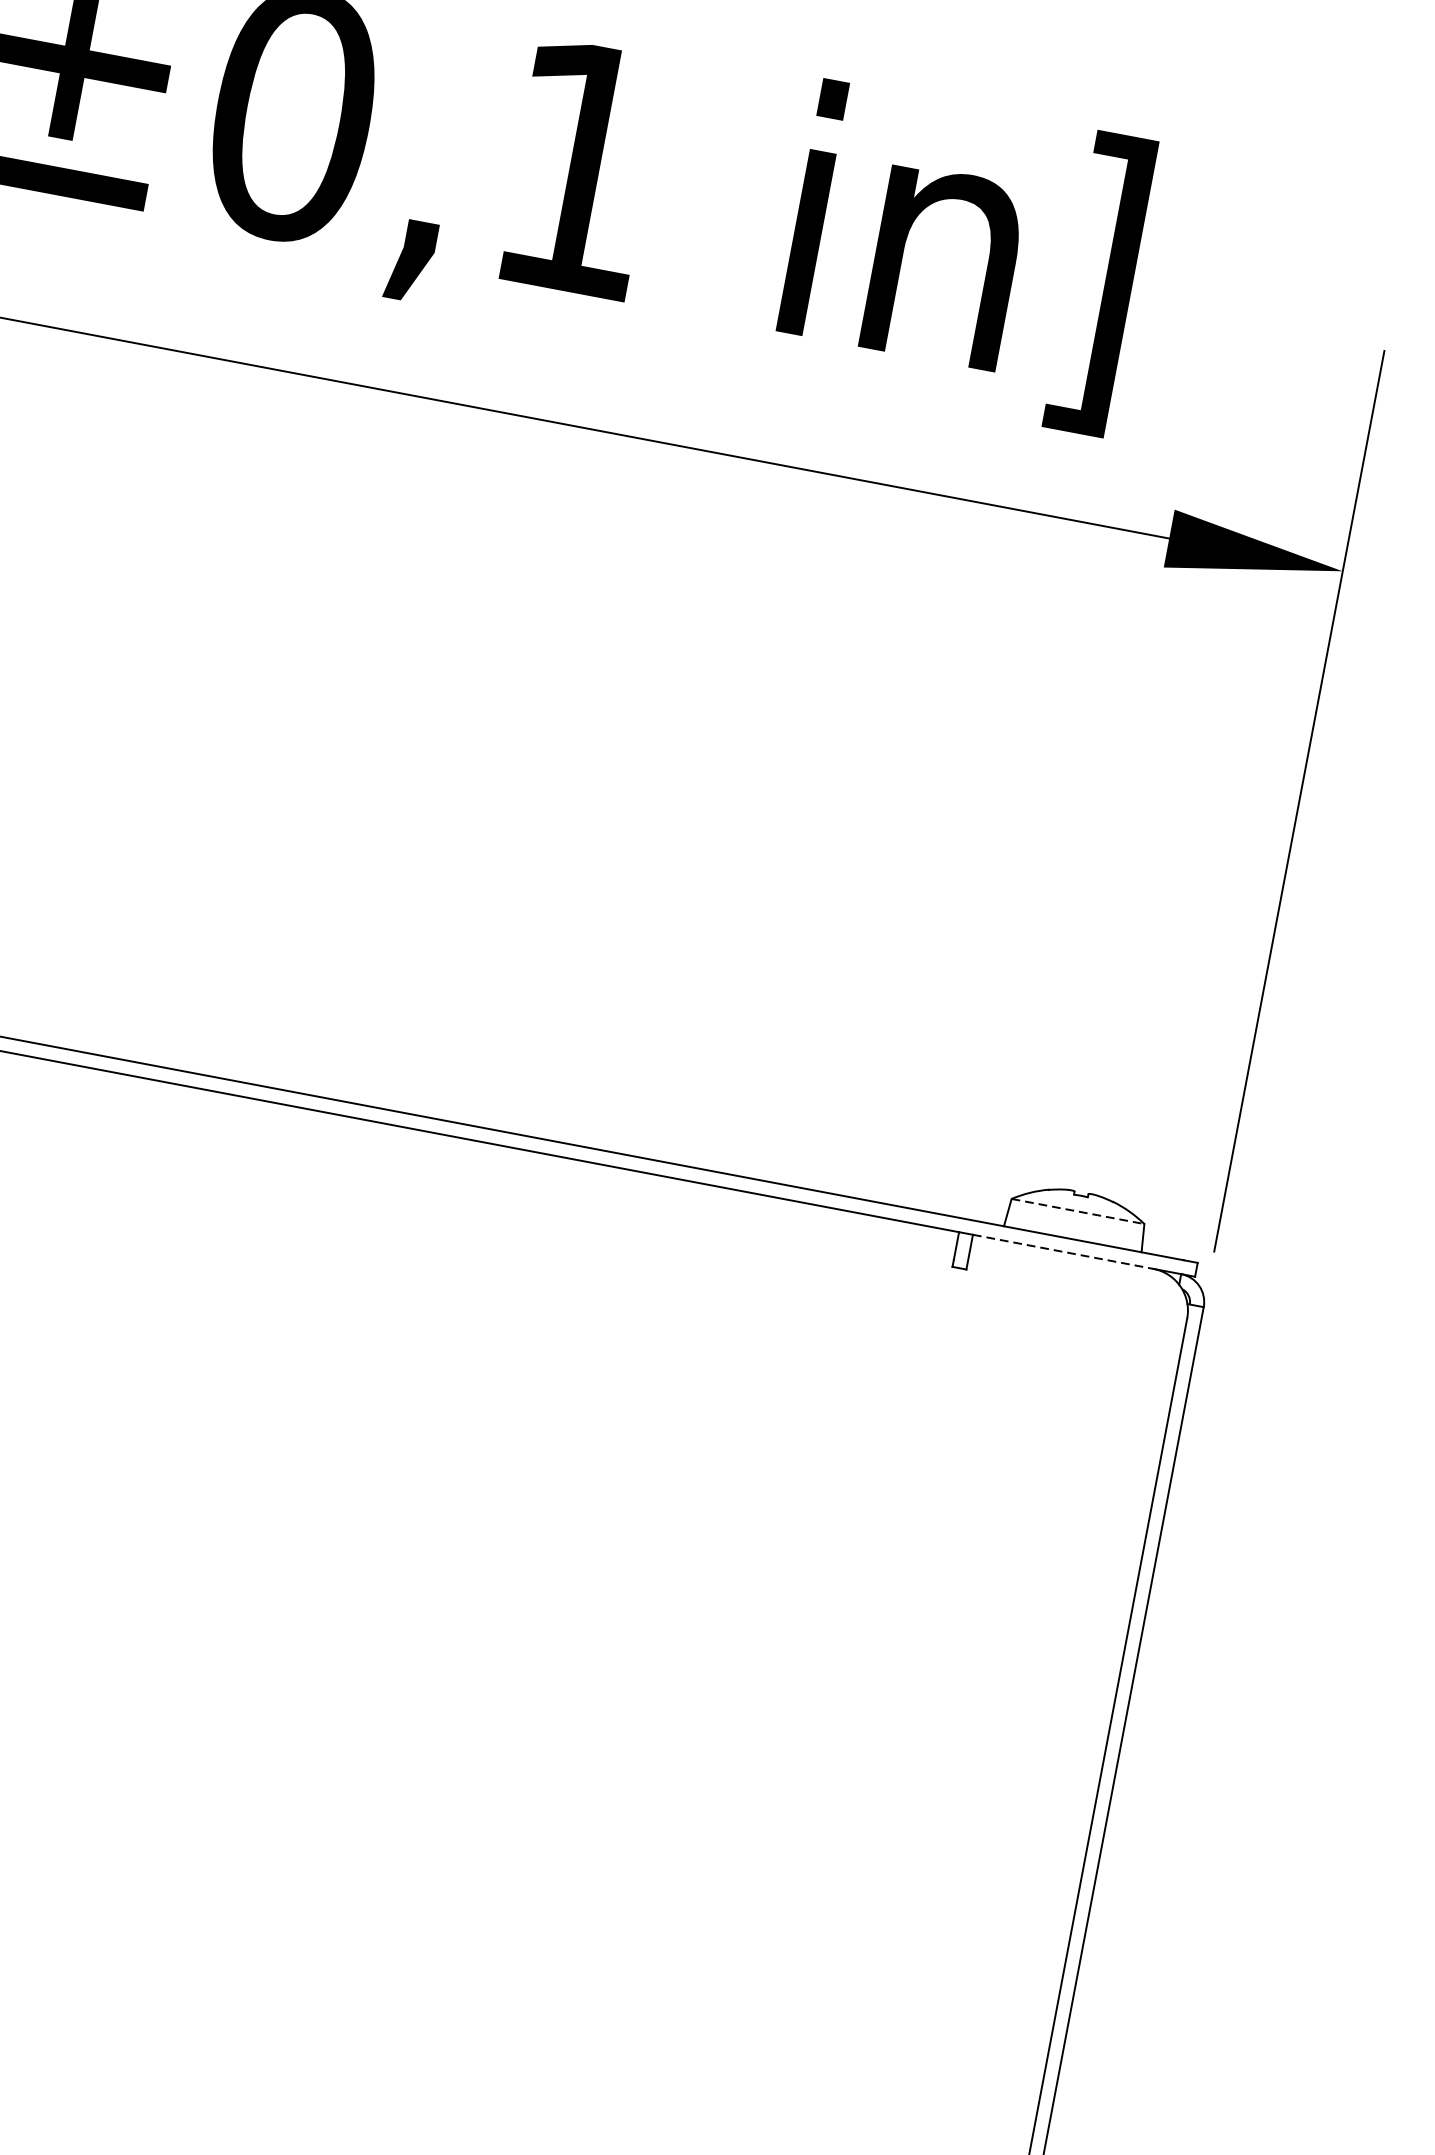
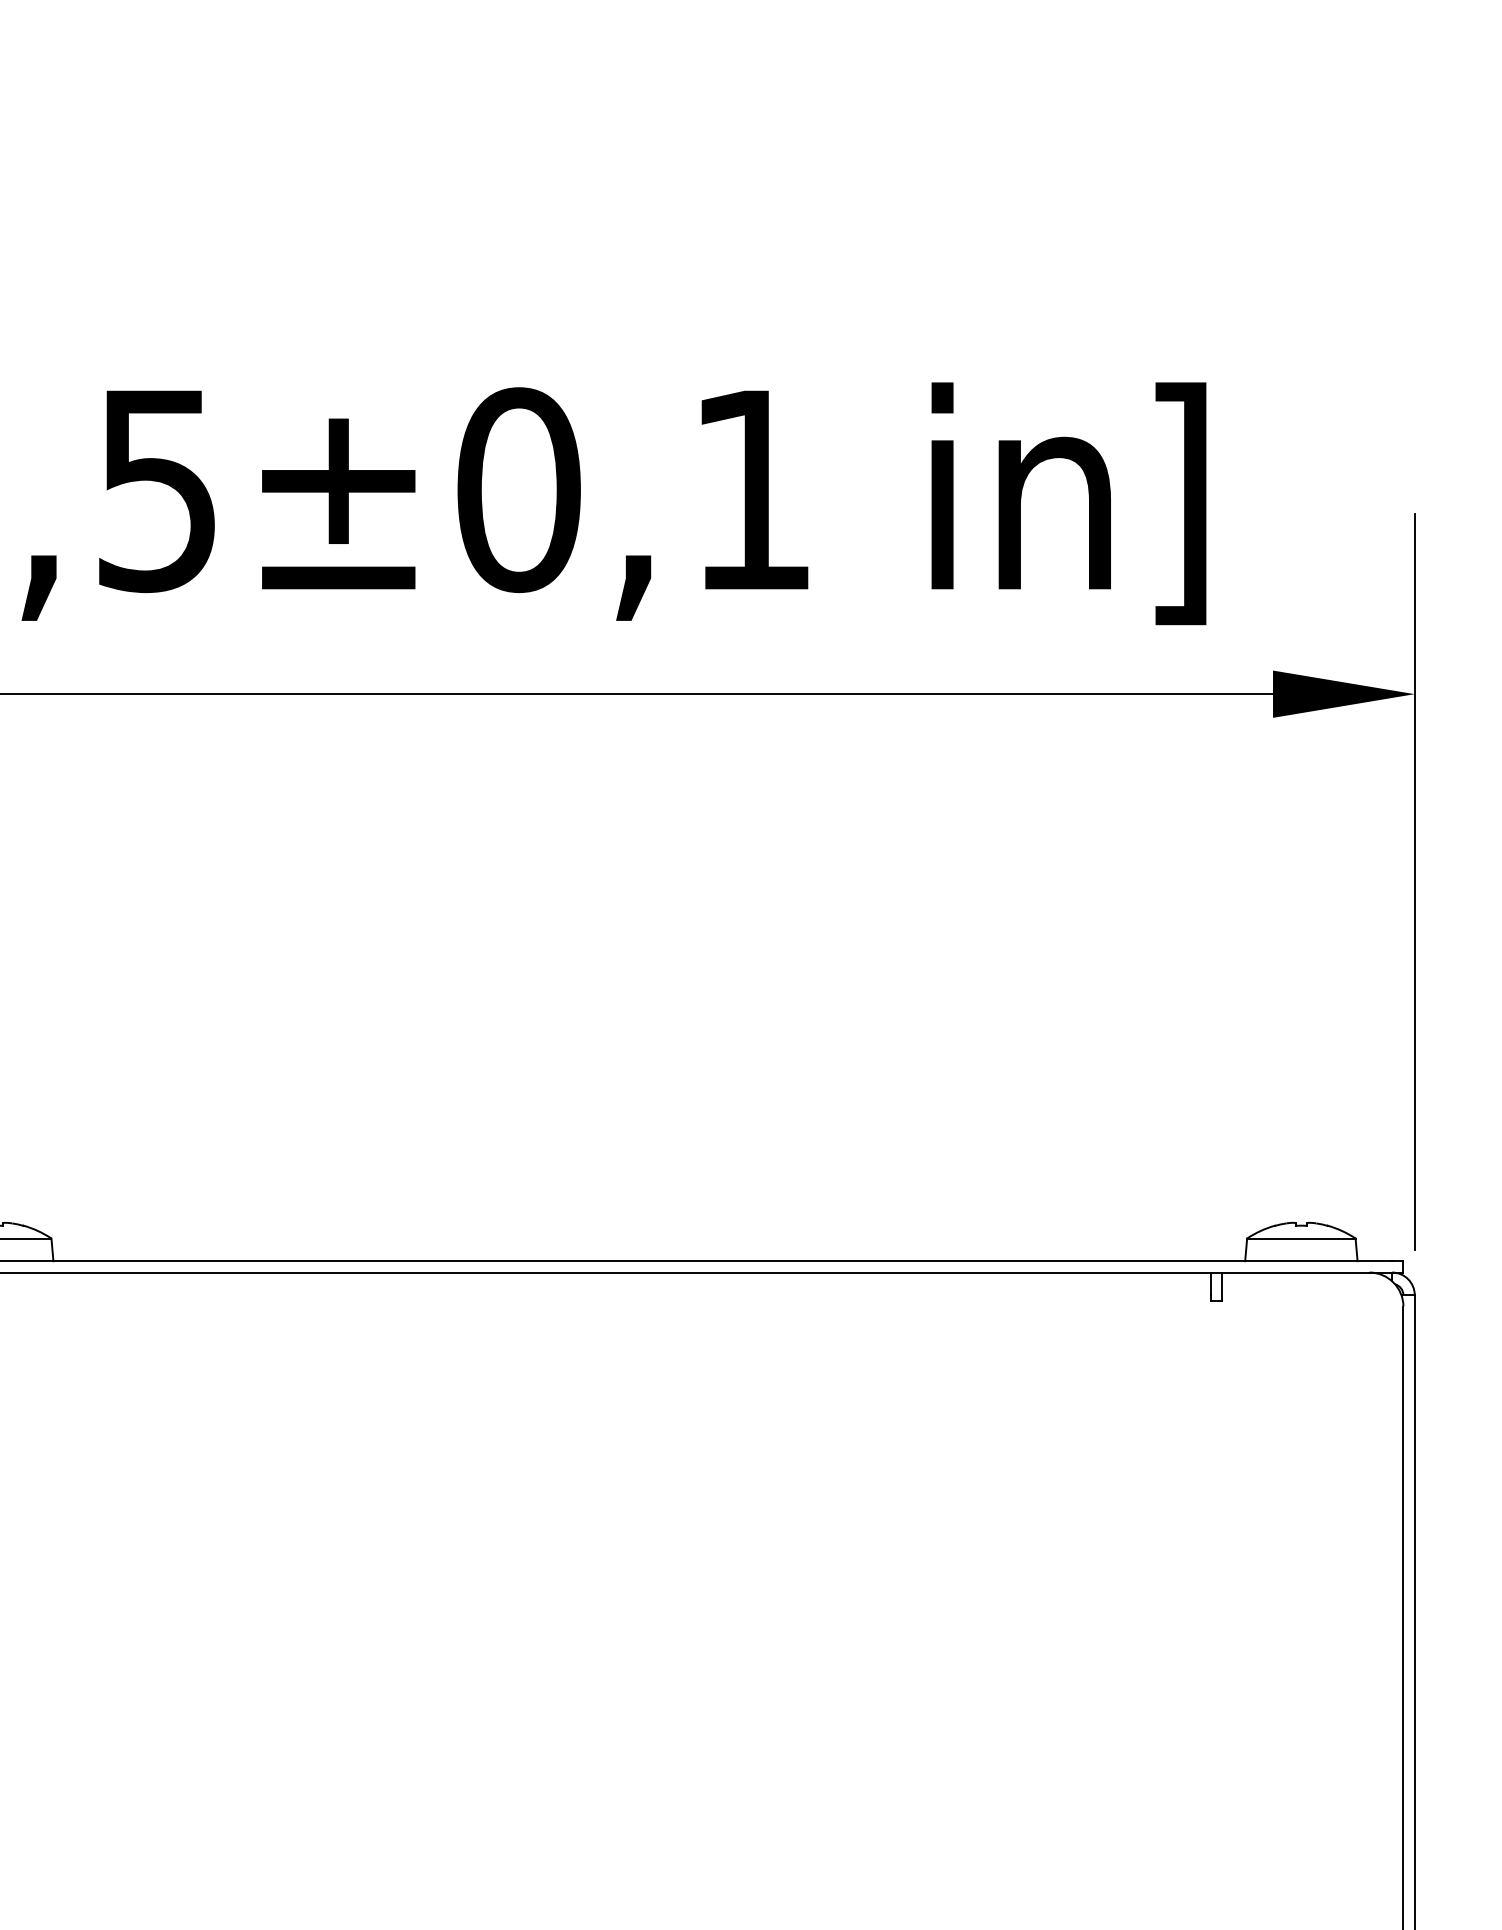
line: (1078, 1211) -> (1301, 1238), dashed -> solid
line: (1062, 1251) -> (1295, 1272), dashed -> solid

